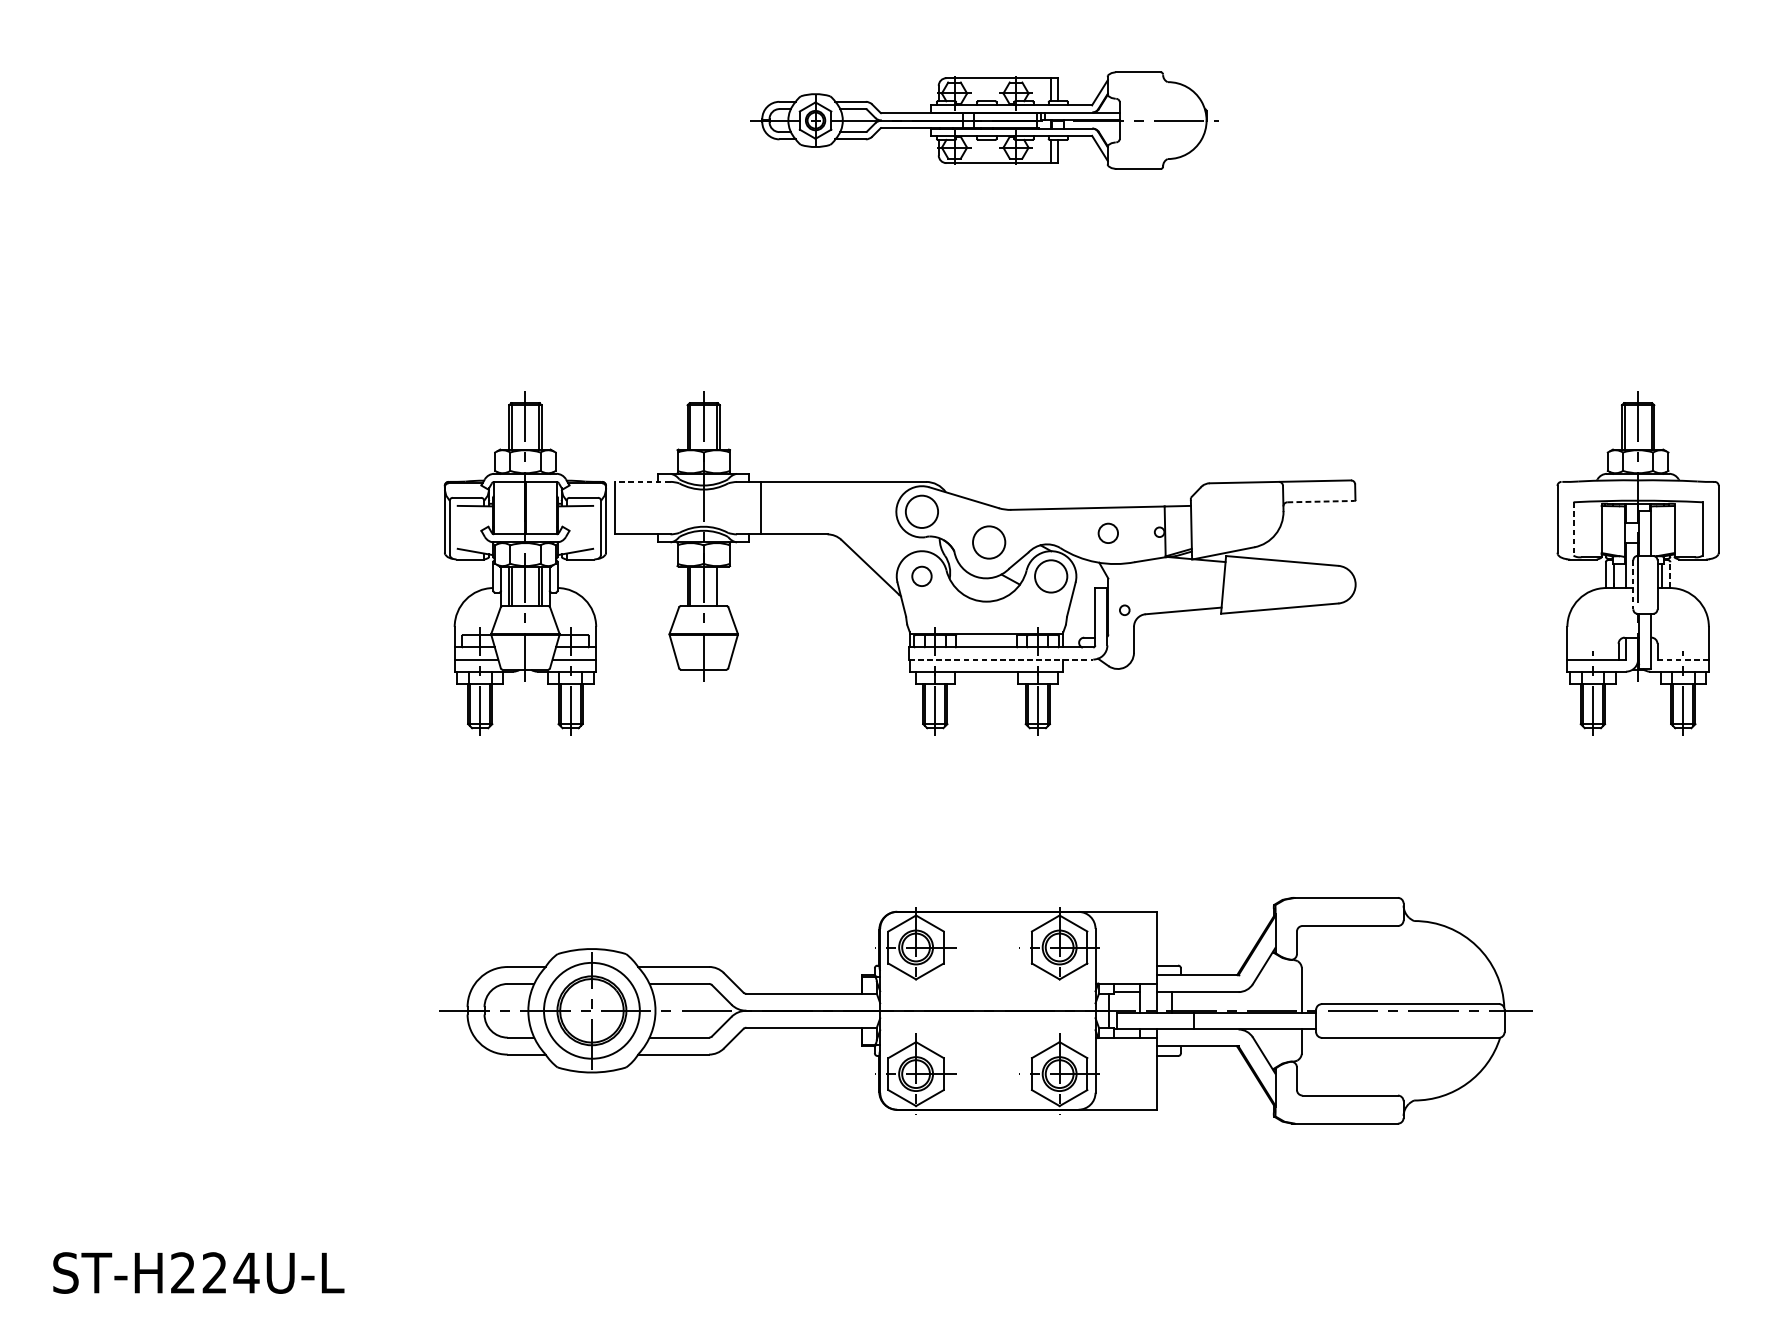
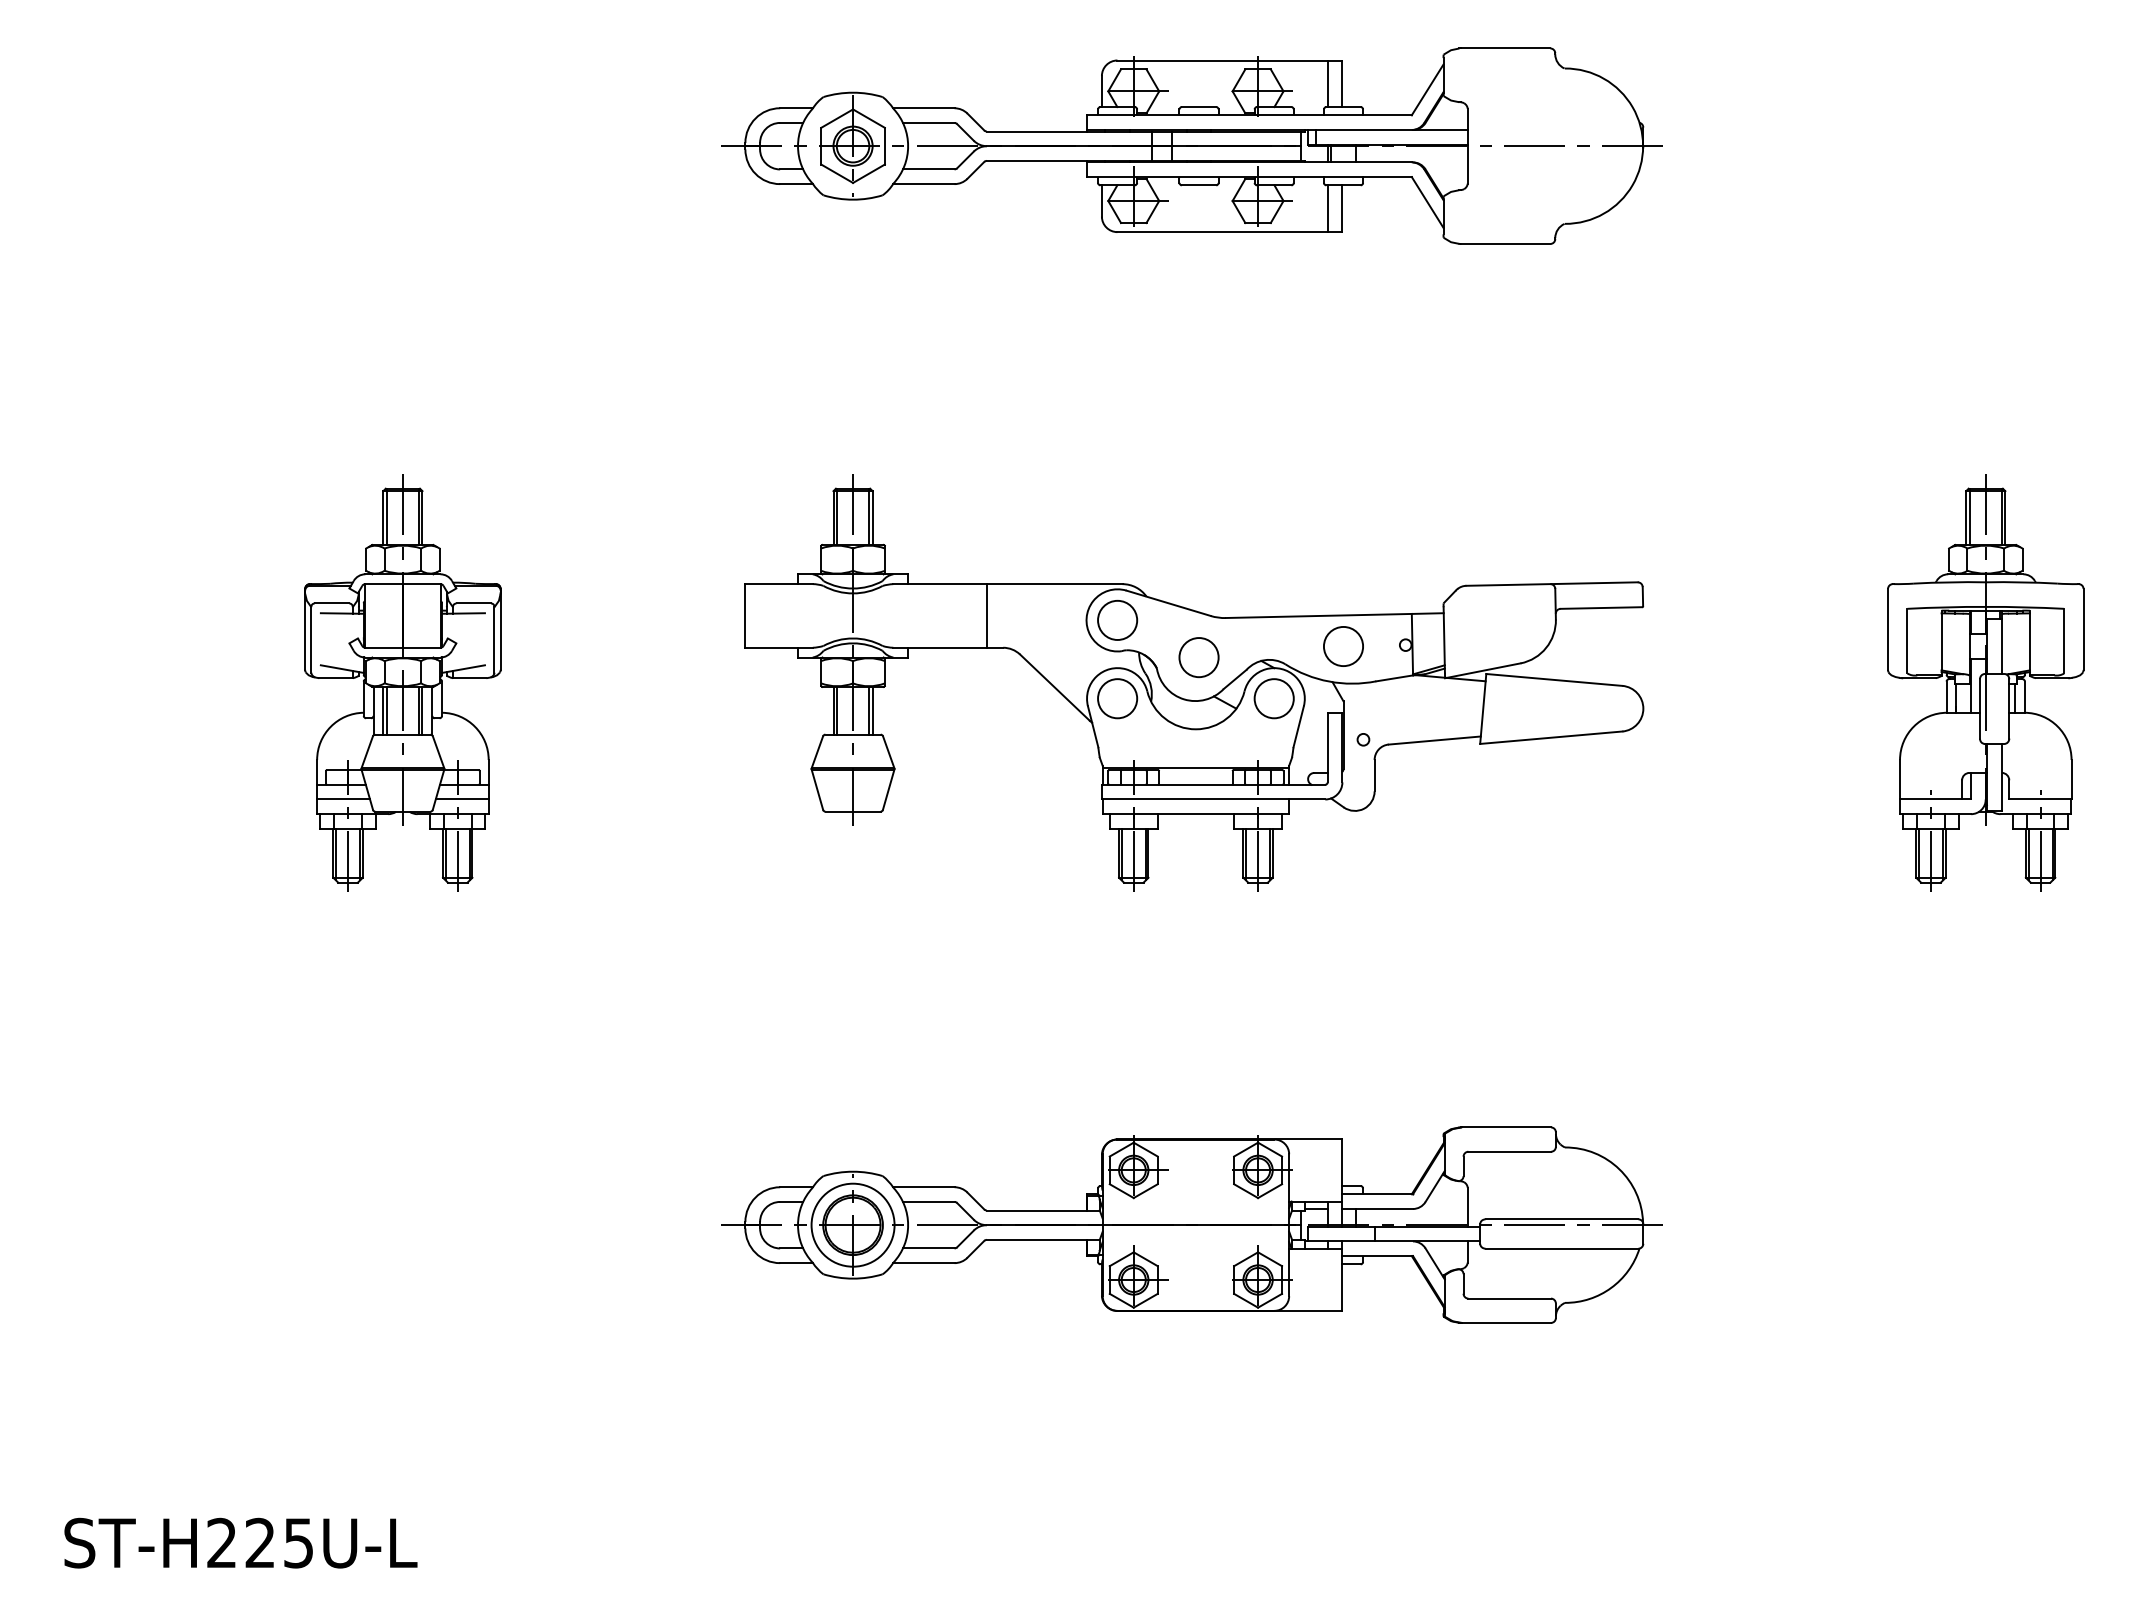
part: (982, 120) -> (1191, 145), size x1.67
line: (643, 482) -> (779, 584), dashed -> solid
line: (1321, 502) -> (1601, 608), dashed -> solid
line: (761, 507) -> (986, 615), moved
line: (1573, 529) -> (1907, 641), dashed -> solid
circle: (1108, 533) -> (1343, 646), size x1.67
part: (525, 563) -> (402, 682), moved
line: (1670, 575) -> (2024, 697), dashed -> solid
circle: (921, 576) -> (1117, 698), size x1.67
line: (1632, 584) -> (1979, 708), dashed -> solid
line: (719, 586) -> (872, 710), added
line: (1001, 659) -> (1213, 799), dashed -> solid
line: (1683, 659) -> (2040, 799), dashed -> solid
part: (982, 1010) -> (1191, 1224), size x0.71
text: (246, 1273) -> (298, 1543), ST-H224U-L -> ST-H225U-L

